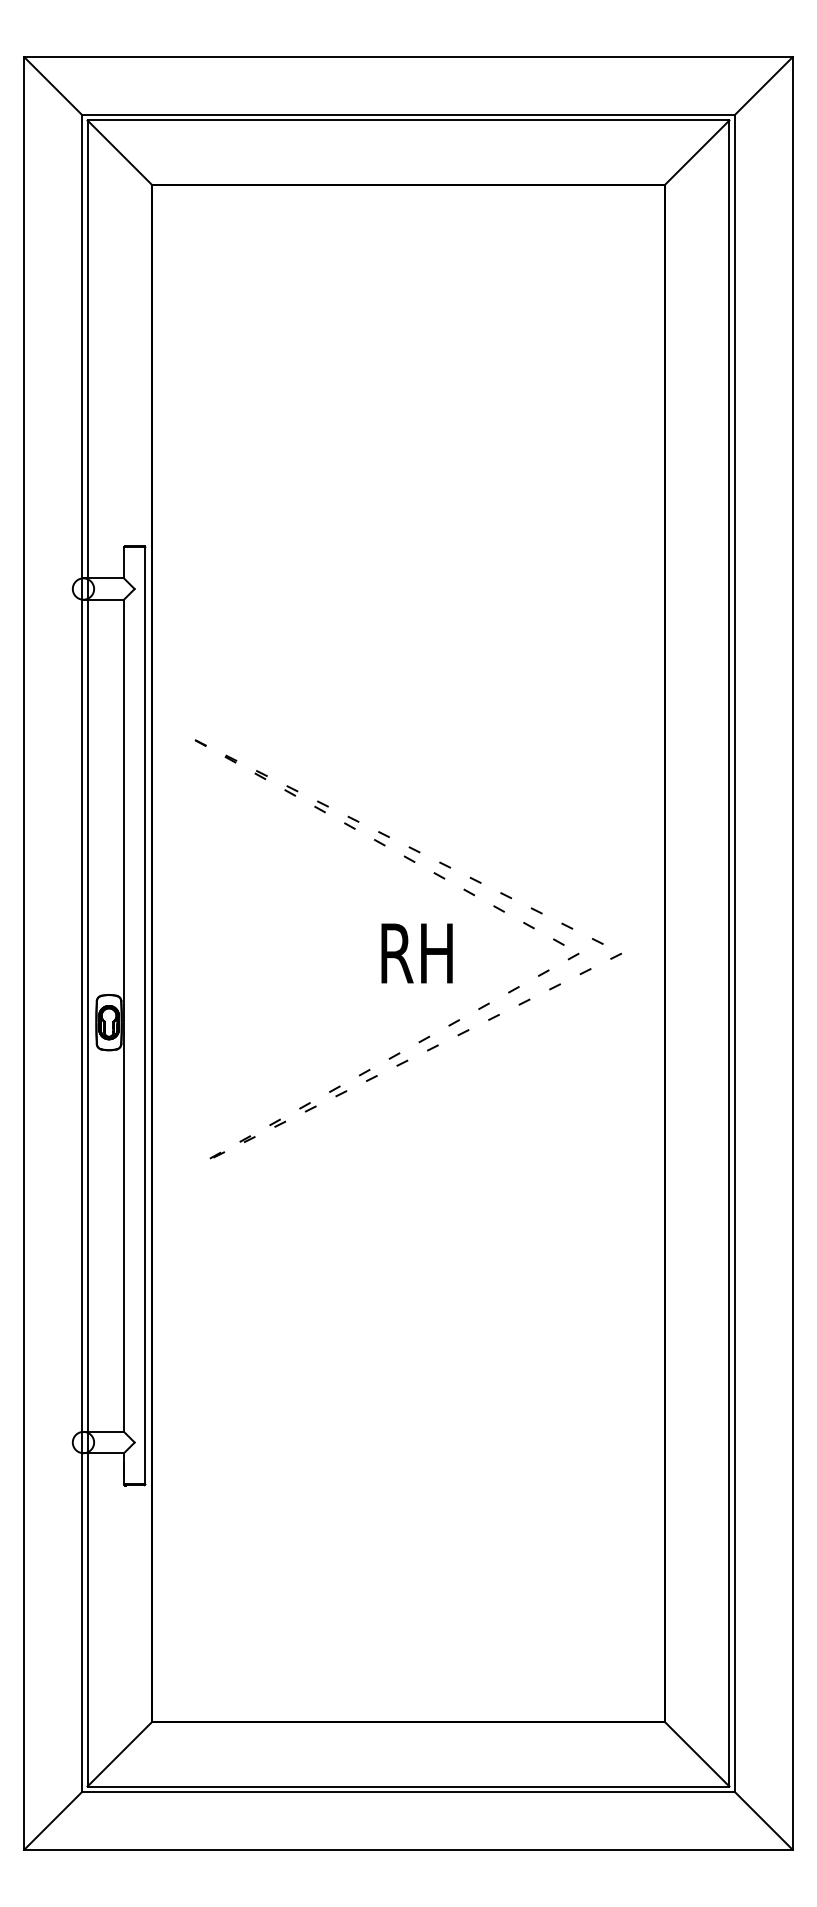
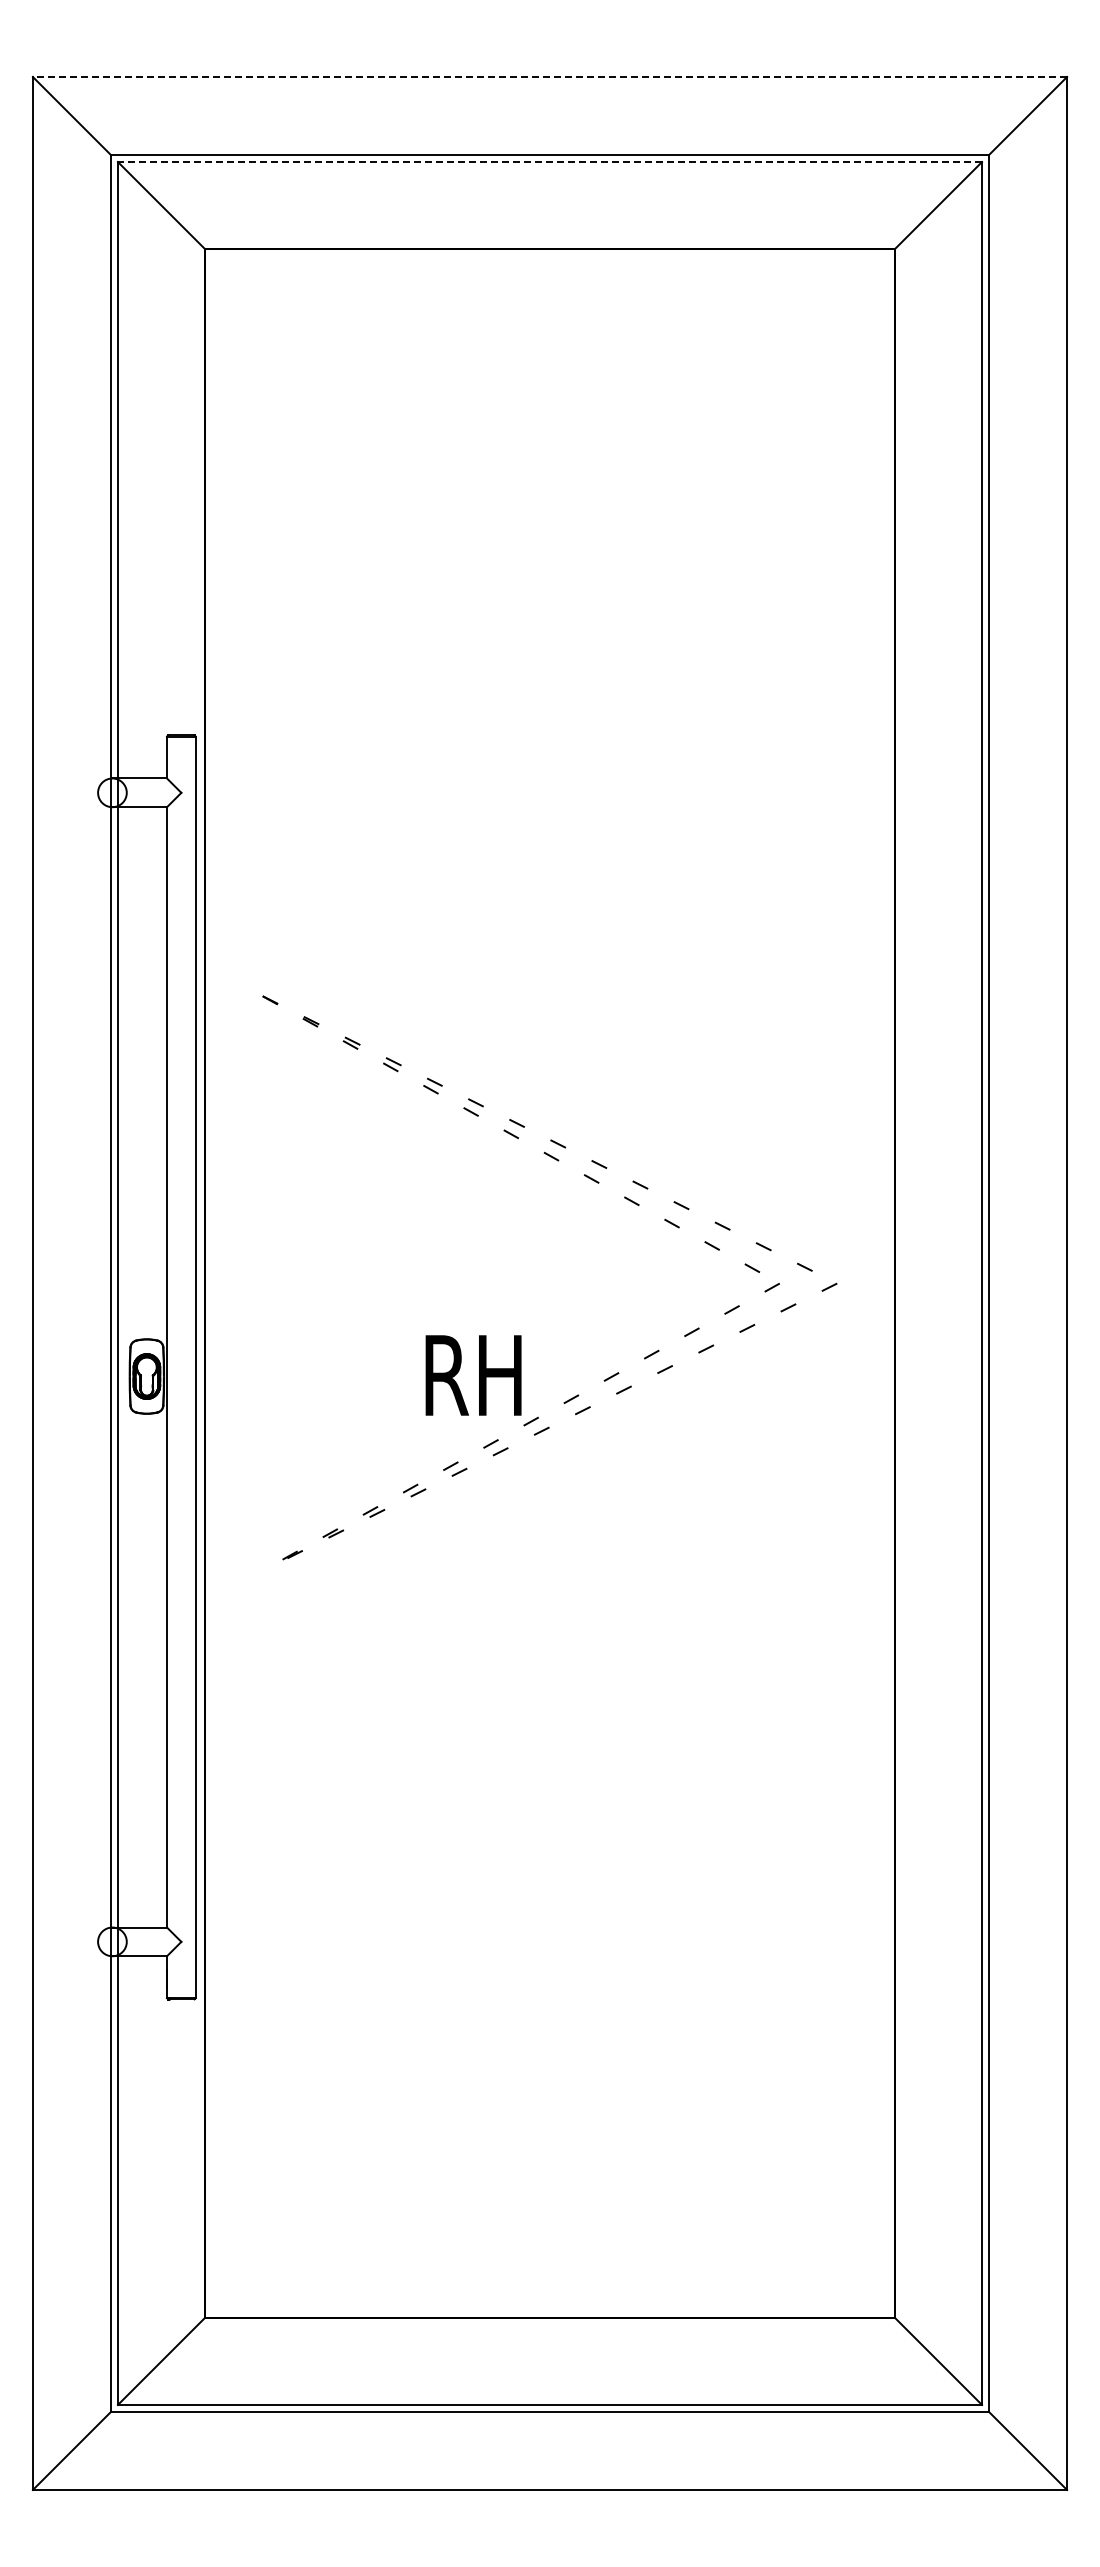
line: (408, 57) -> (549, 77), solid -> dashed
line: (408, 120) -> (549, 162), solid -> dashed
text: (417, 953) -> (473, 1375), moved

